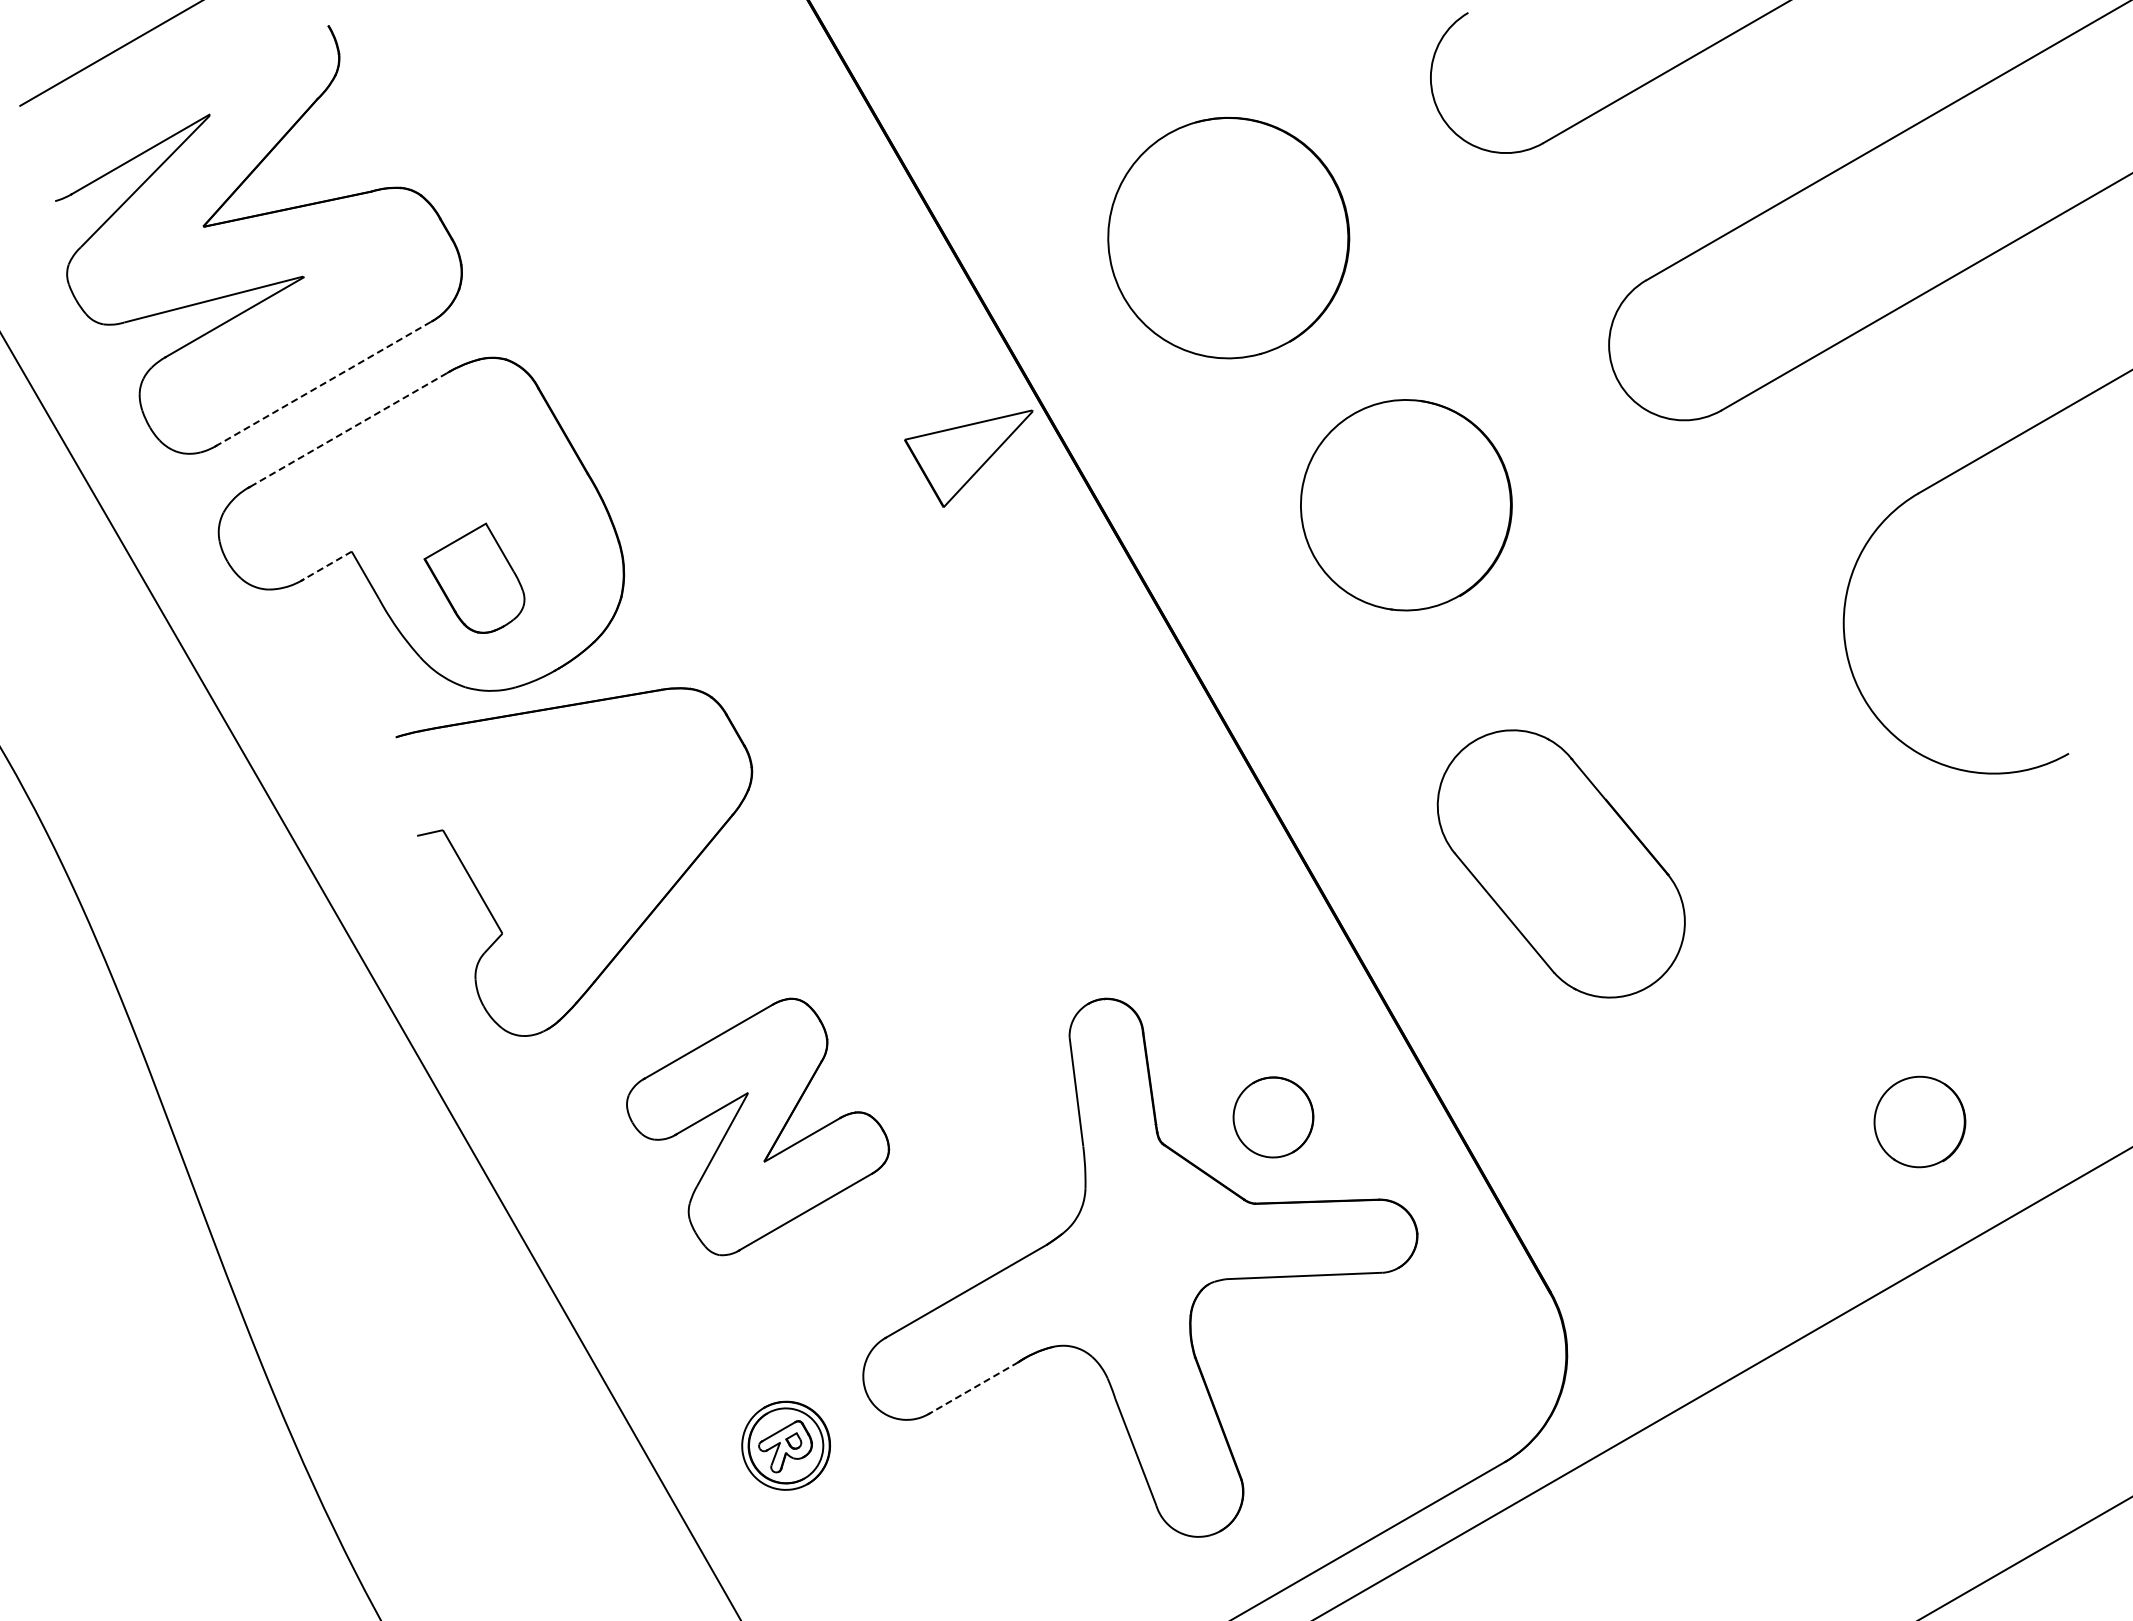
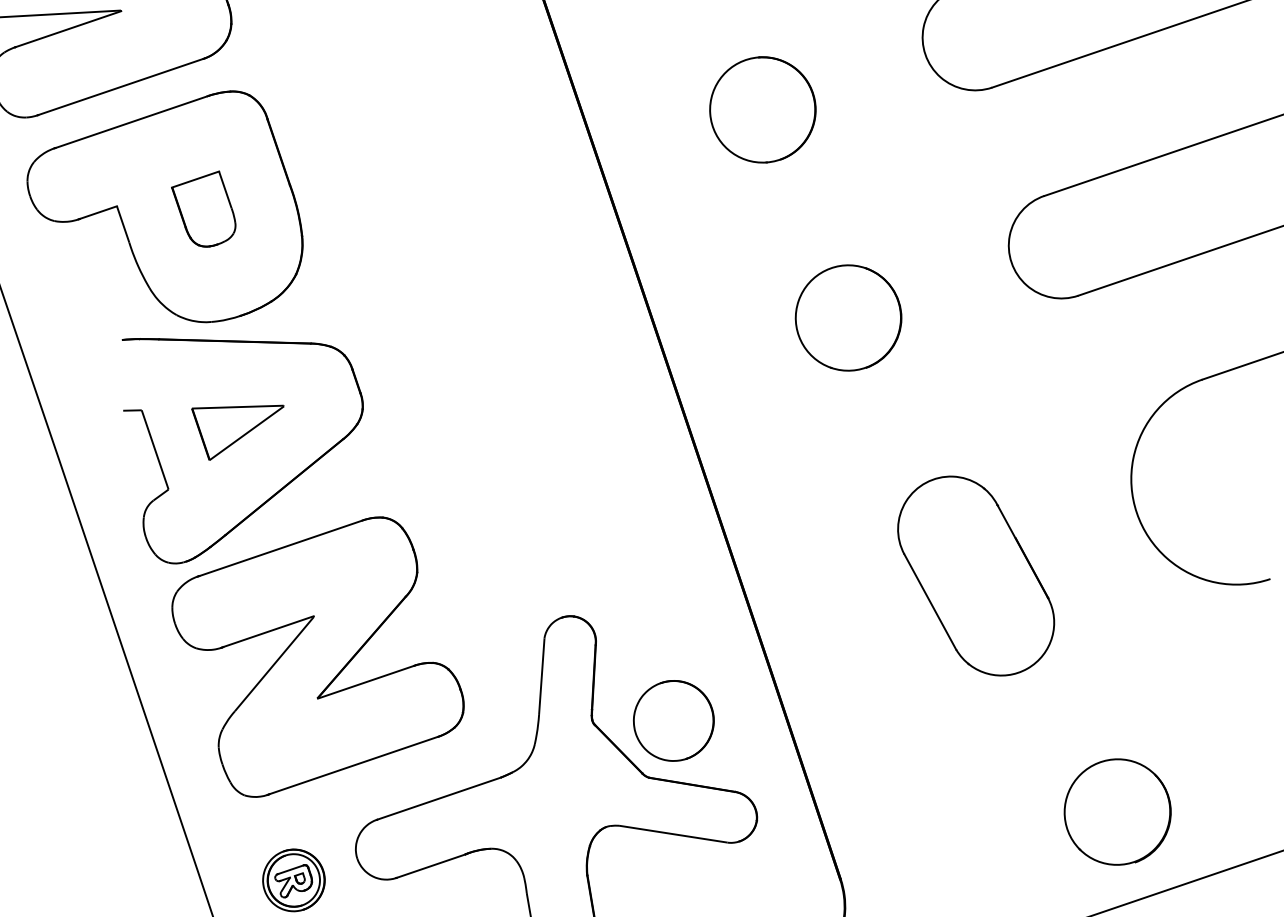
part: (1228, 237) -> (762, 109), size x0.62
line: (323, 383) -> (120, 86), dashed -> solid
line: (349, 429) -> (132, 122), dashed -> solid
part: (968, 458) -> (233, 430), moved
part: (1406, 505) -> (848, 318), size x0.71
line: (327, 565) -> (98, 212), dashed -> solid
part: (474, 577) -> (203, 206), moved
part: (1560, 863) -> (975, 575), moved
part: (1273, 1117) -> (673, 721), size x1.43
part: (1919, 1121) -> (1117, 811), size x1.67
part: (757, 1126) -> (317, 656), size x1.67
line: (973, 1388) -> (430, 866), dashed -> solid

